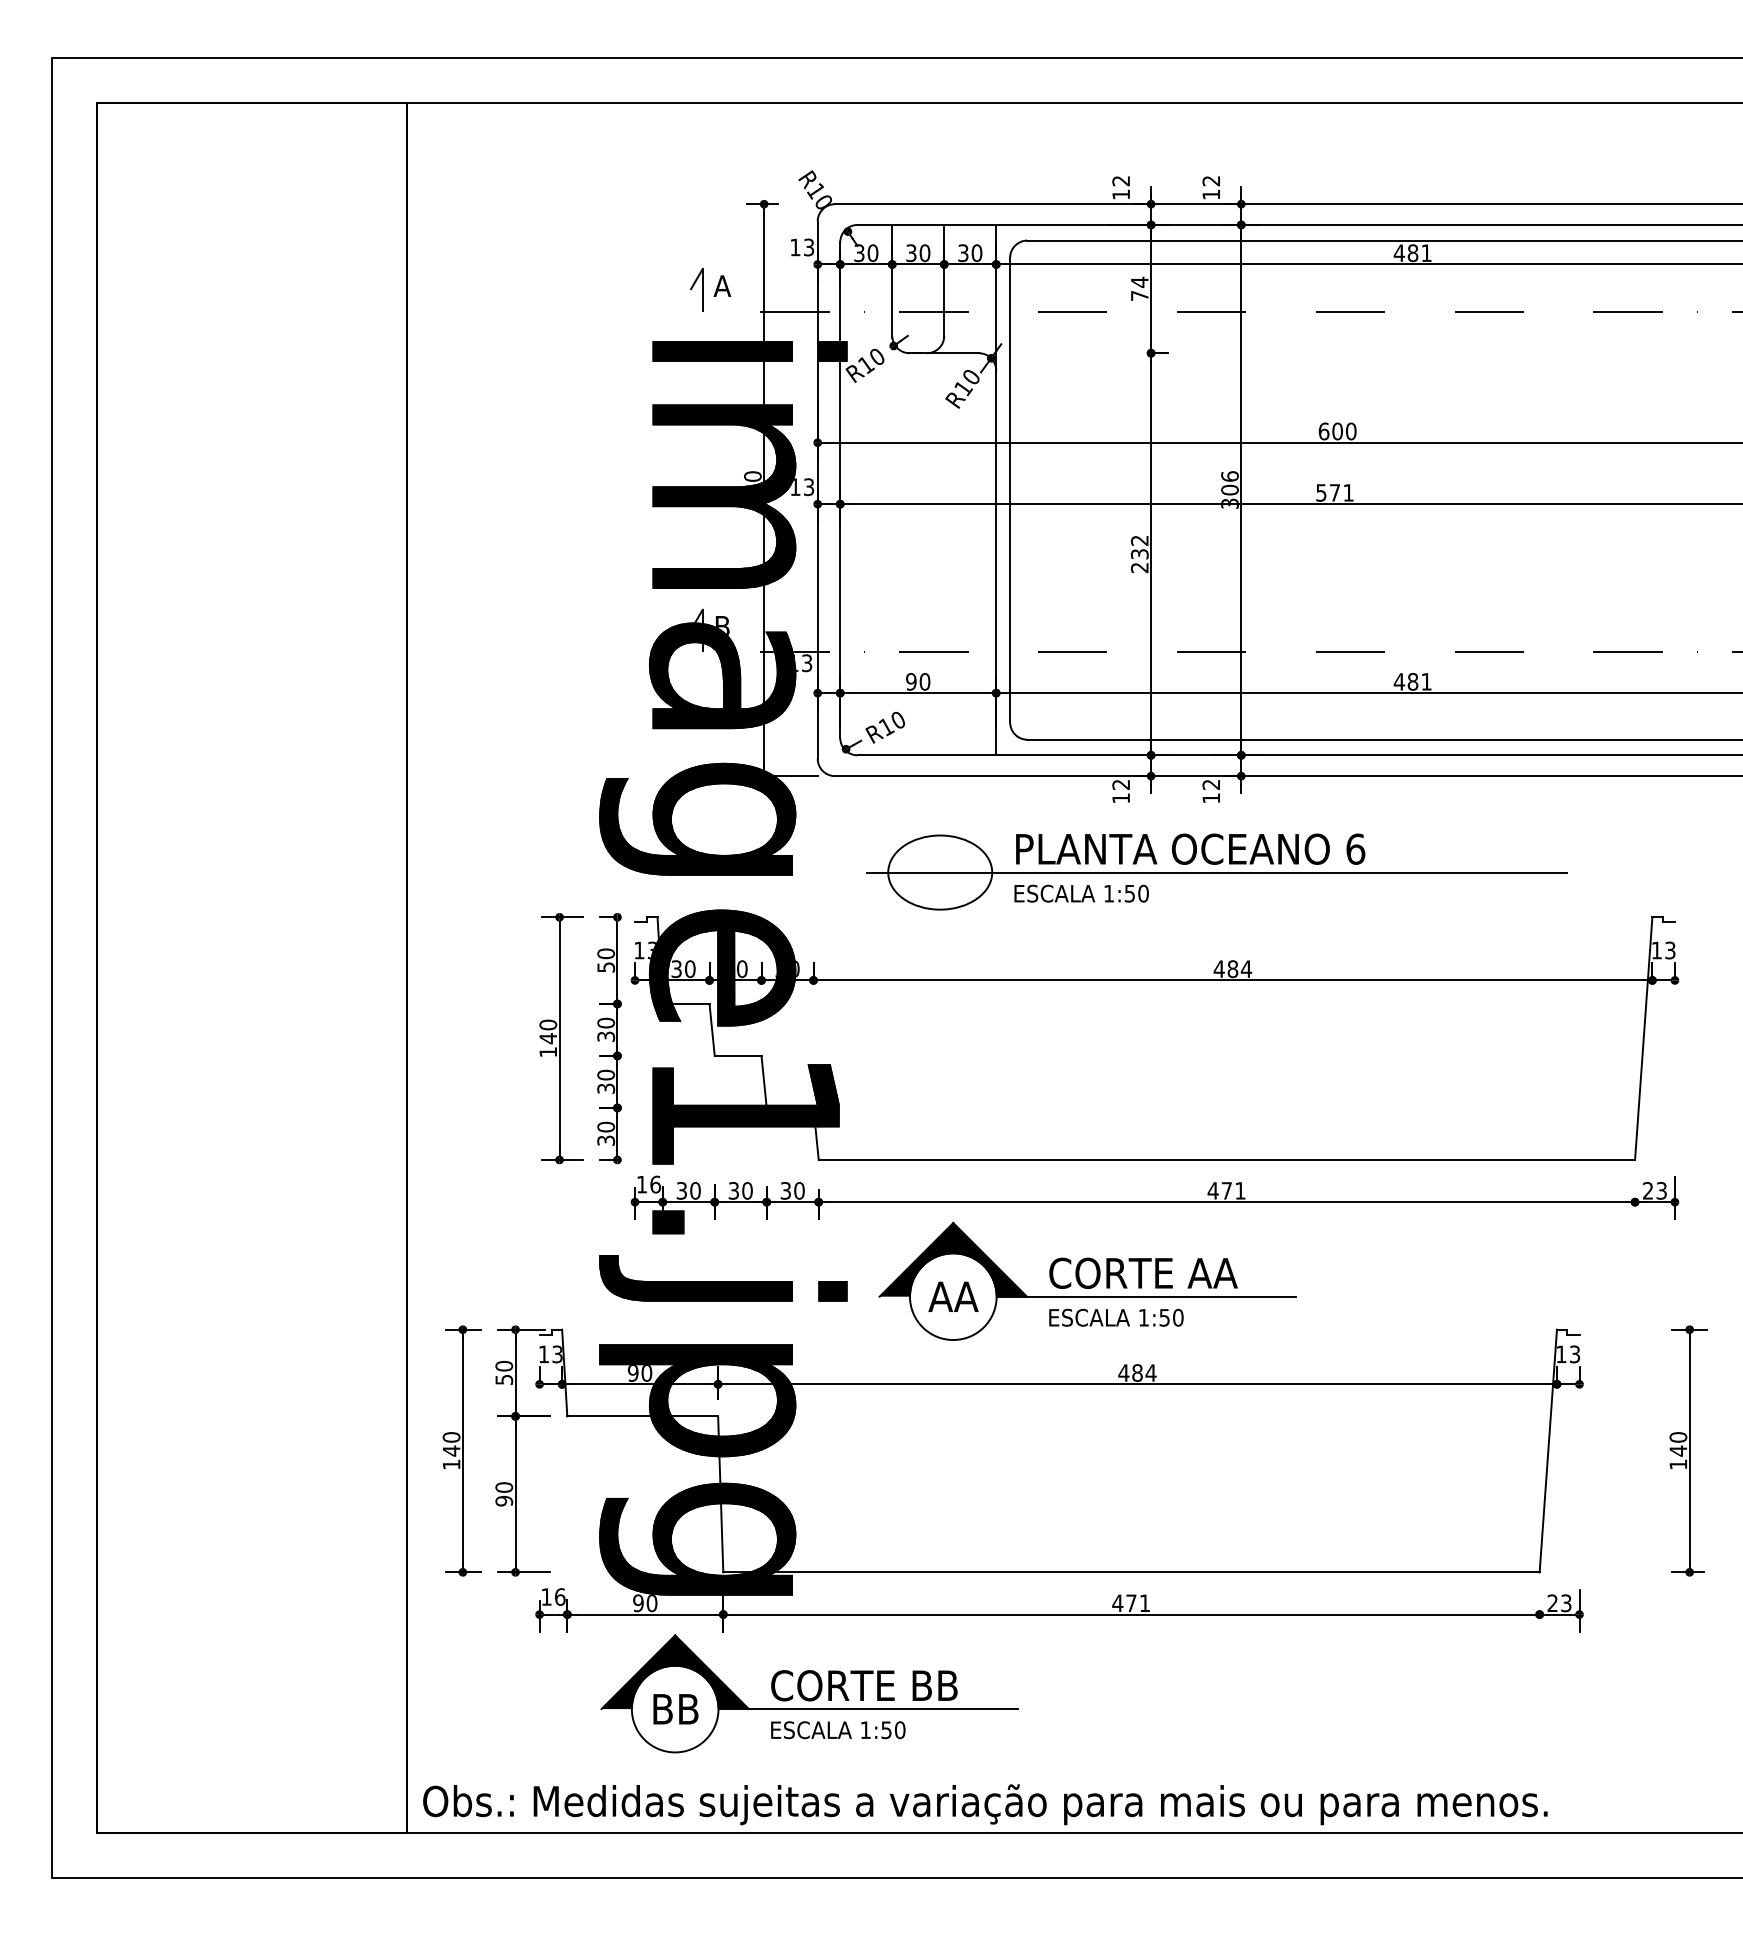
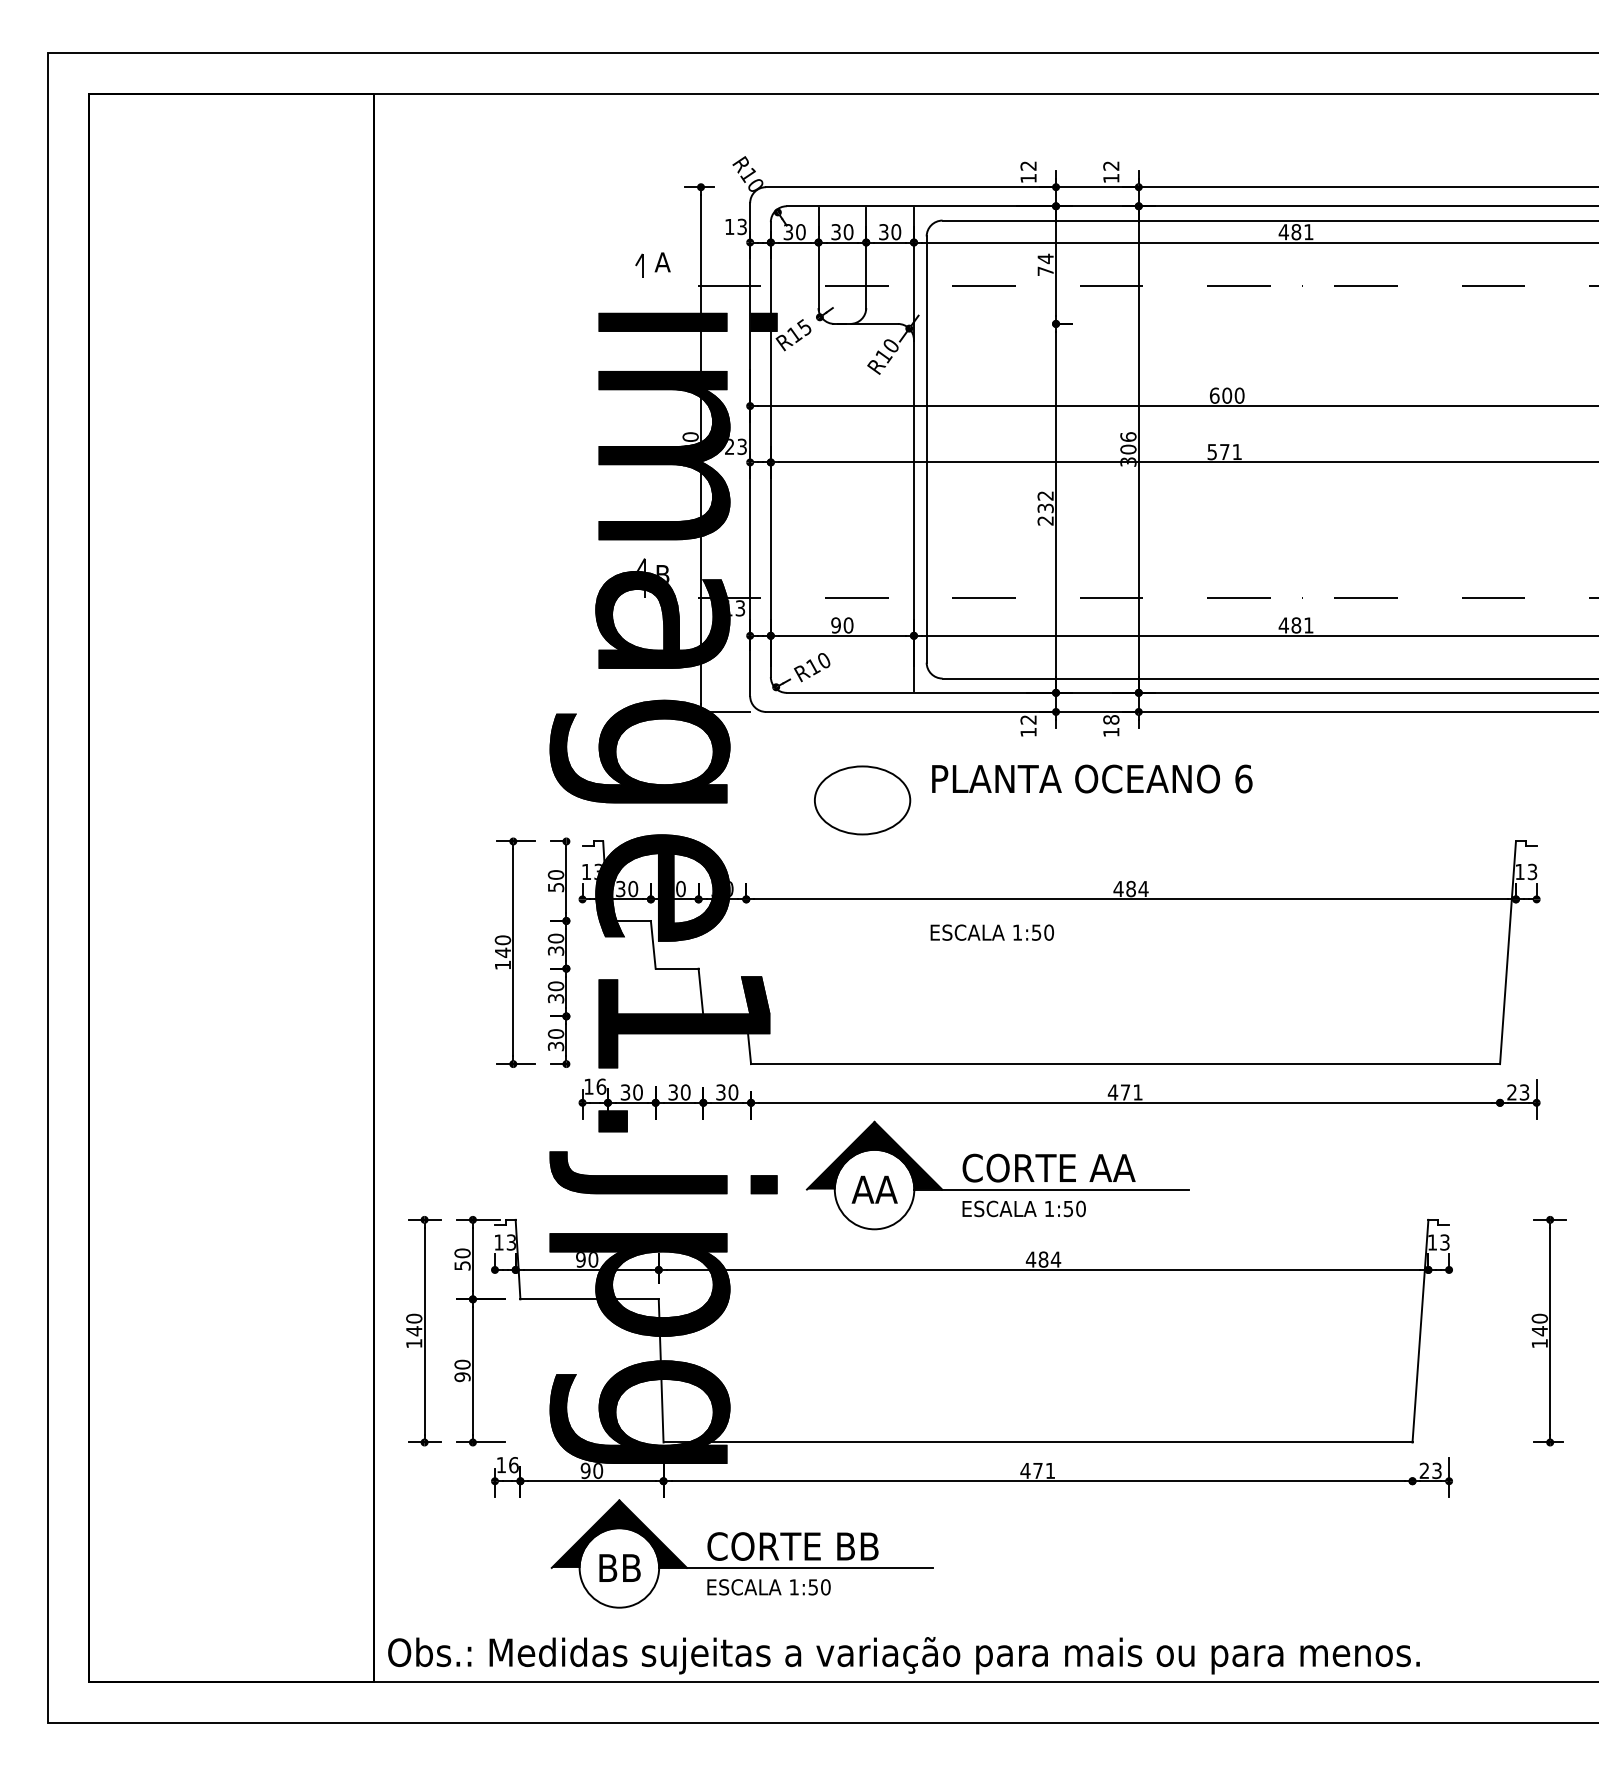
part: (696, 289) -> (638, 265), size x0.6
text: (875, 356) -> (803, 326), R10 -> R15
text: (795, 486) -> (729, 446), 13 -> 23
text: (1211, 784) -> (1111, 719), 12 -> 18
line: (1216, 872) -> (1116, 800), removed
text: (1081, 893) -> (992, 932), moved

